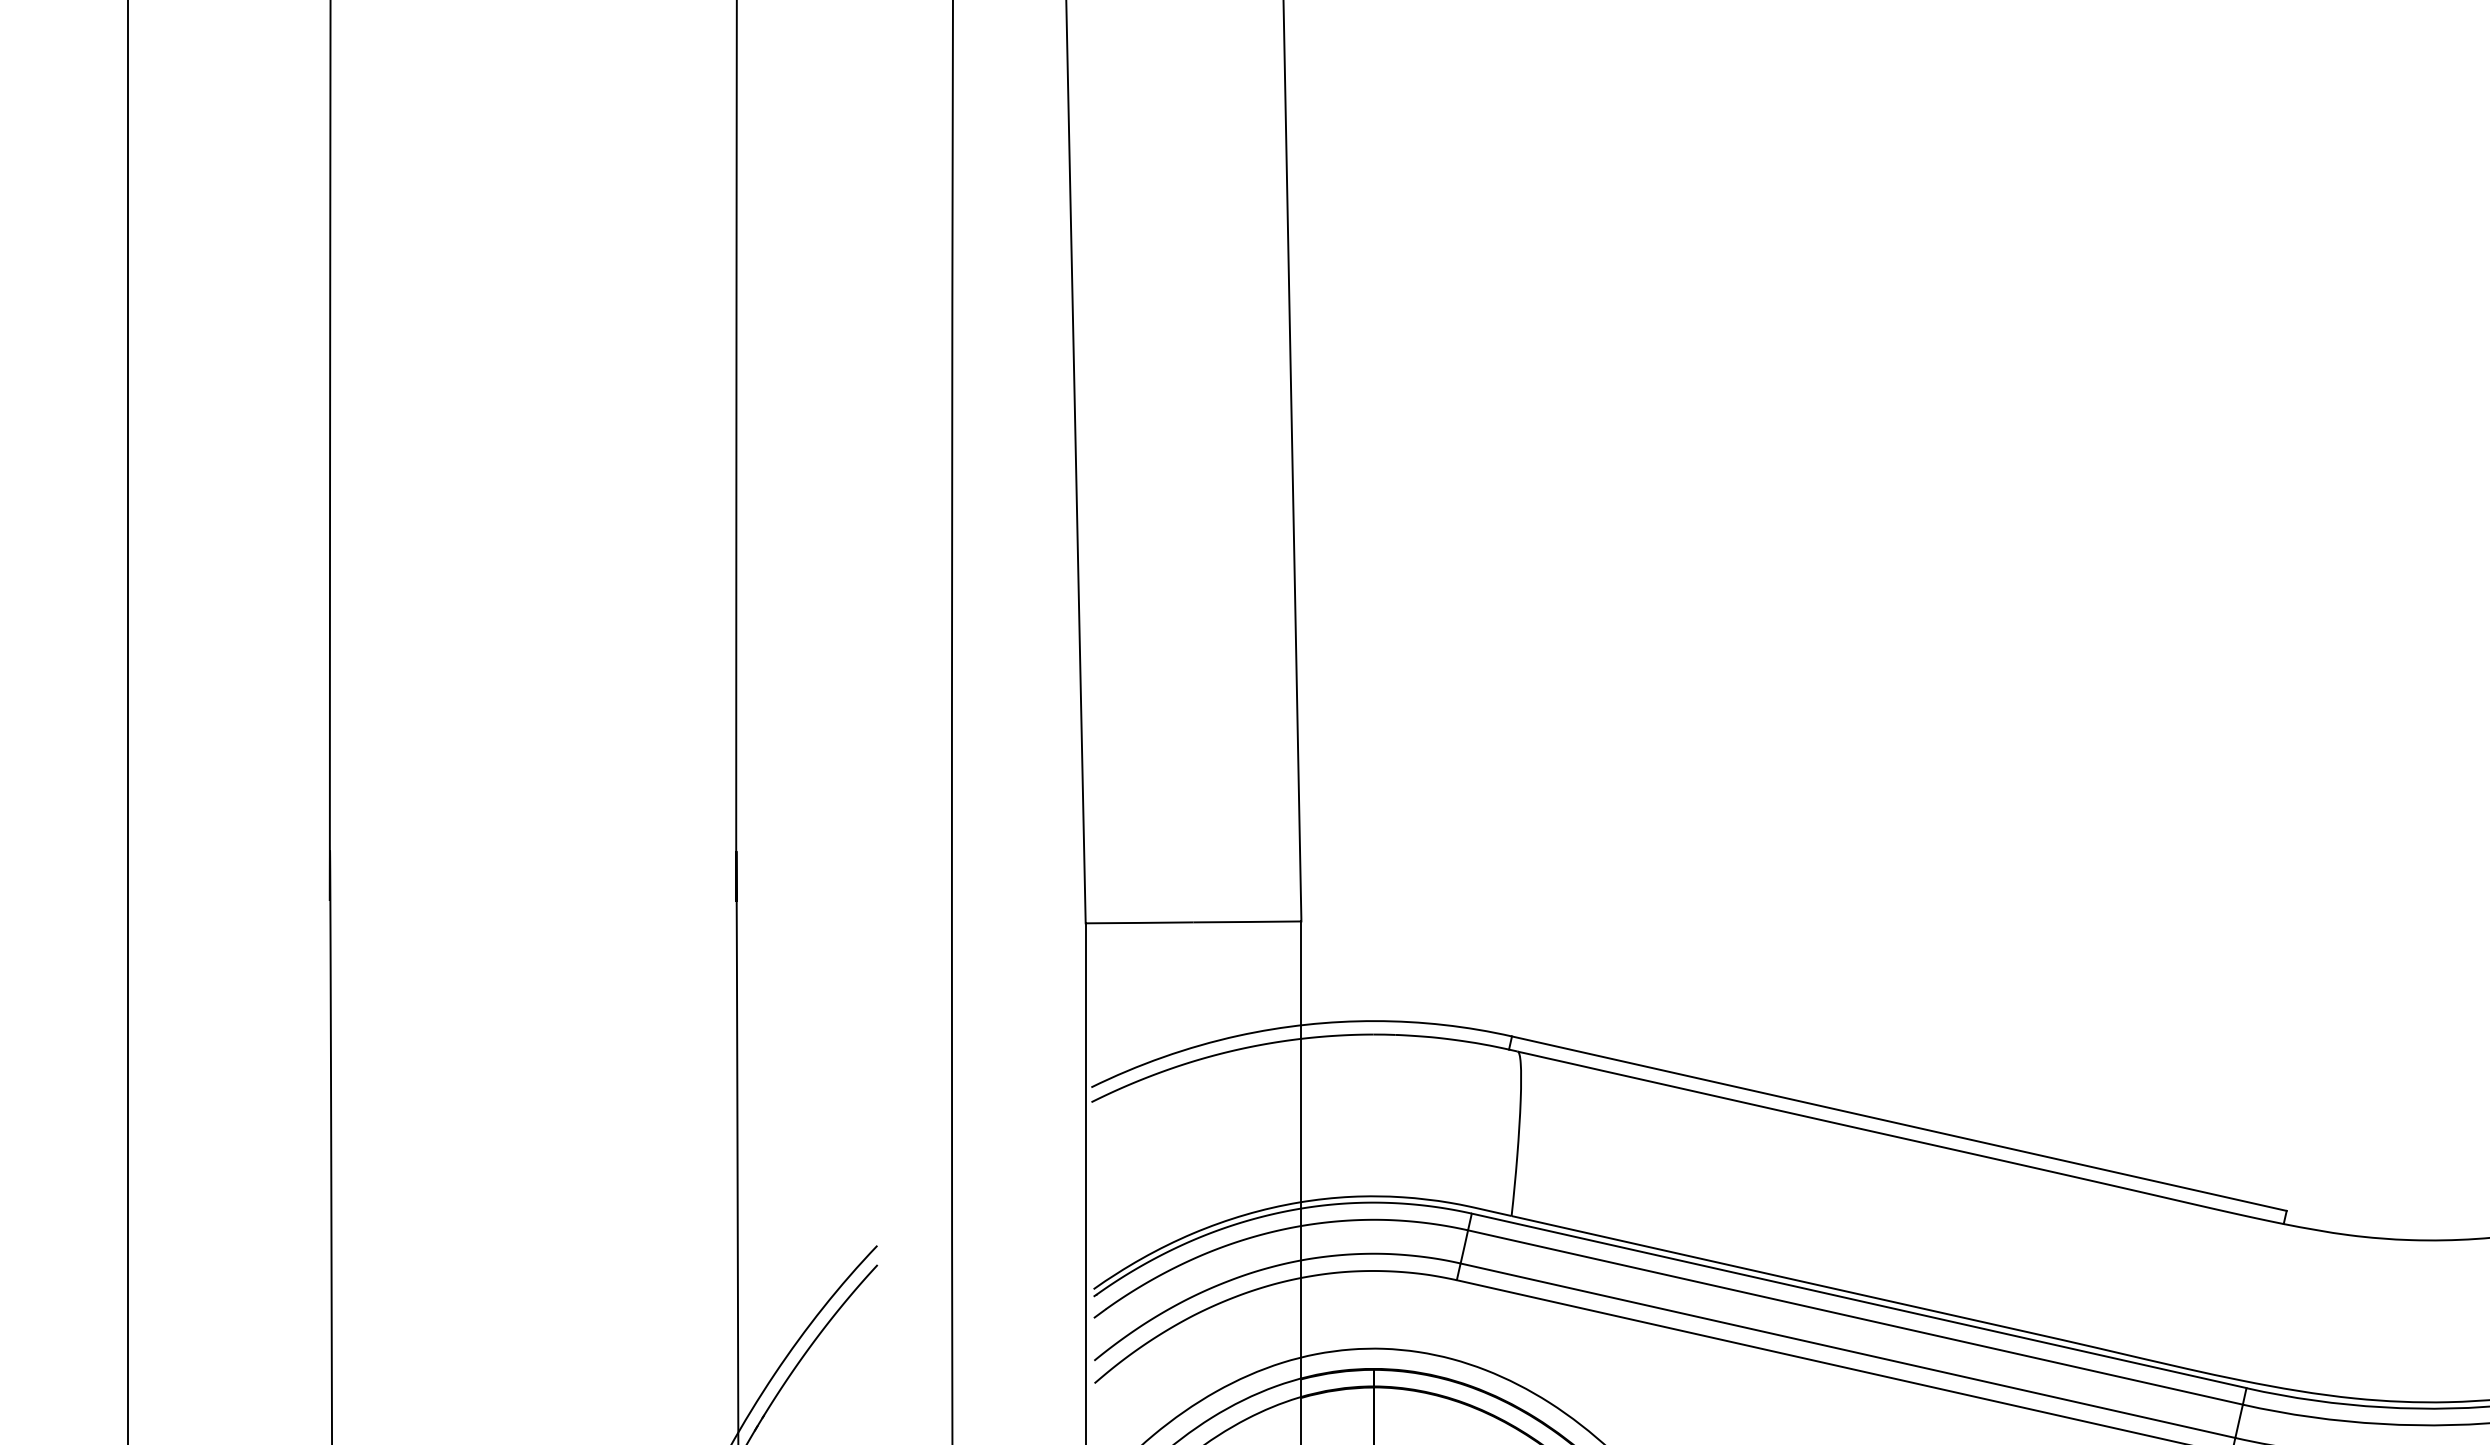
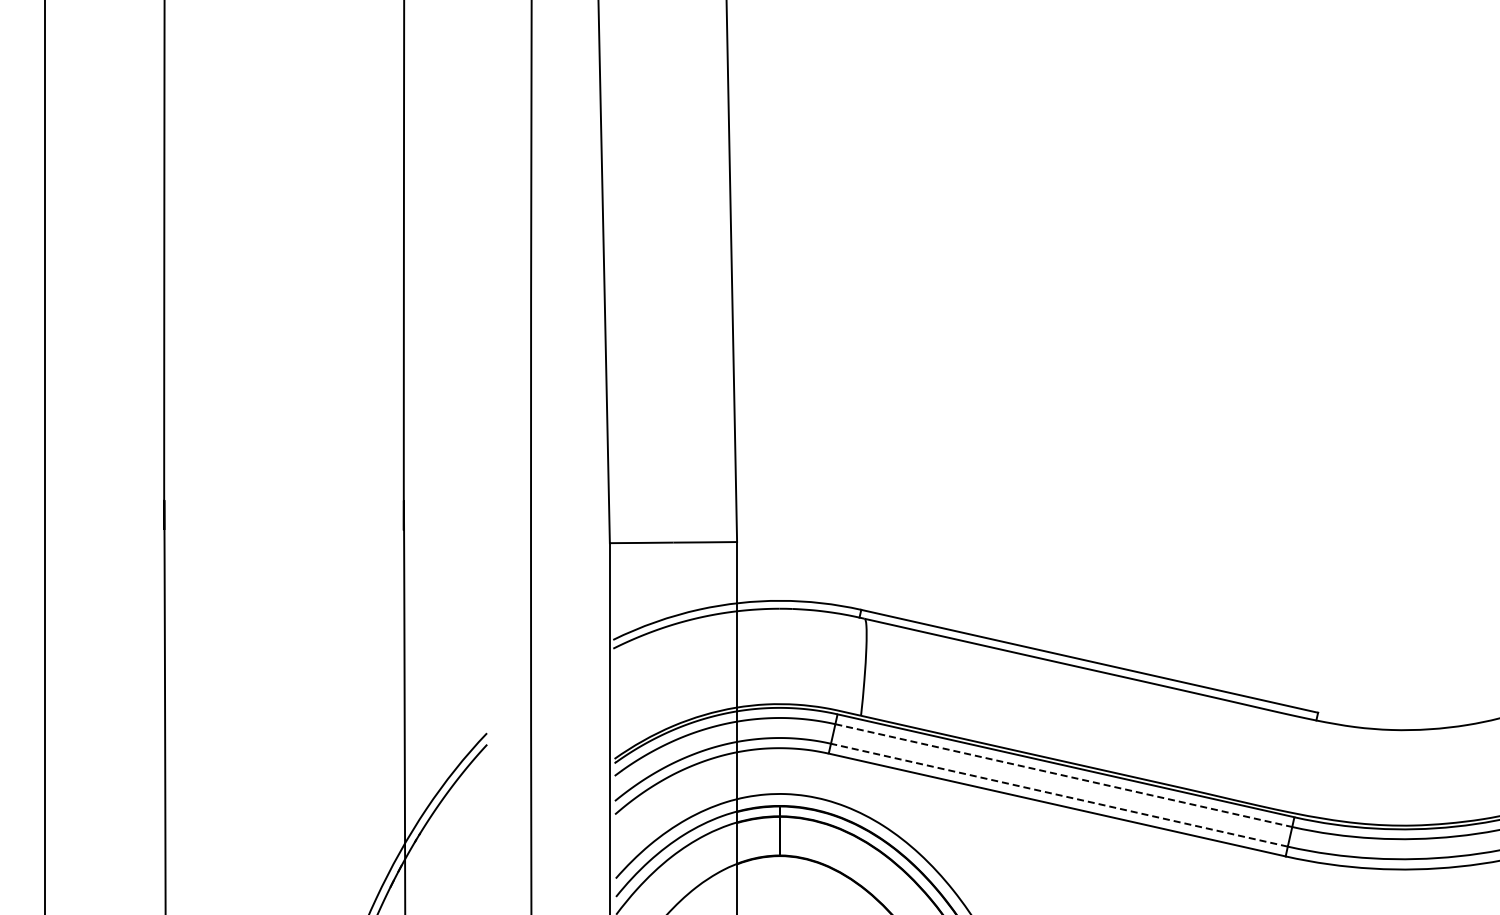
line: (1856, 1317) -> (1064, 775), solid -> dashed
line: (1846, 1351) -> (1058, 795), solid -> dashed

